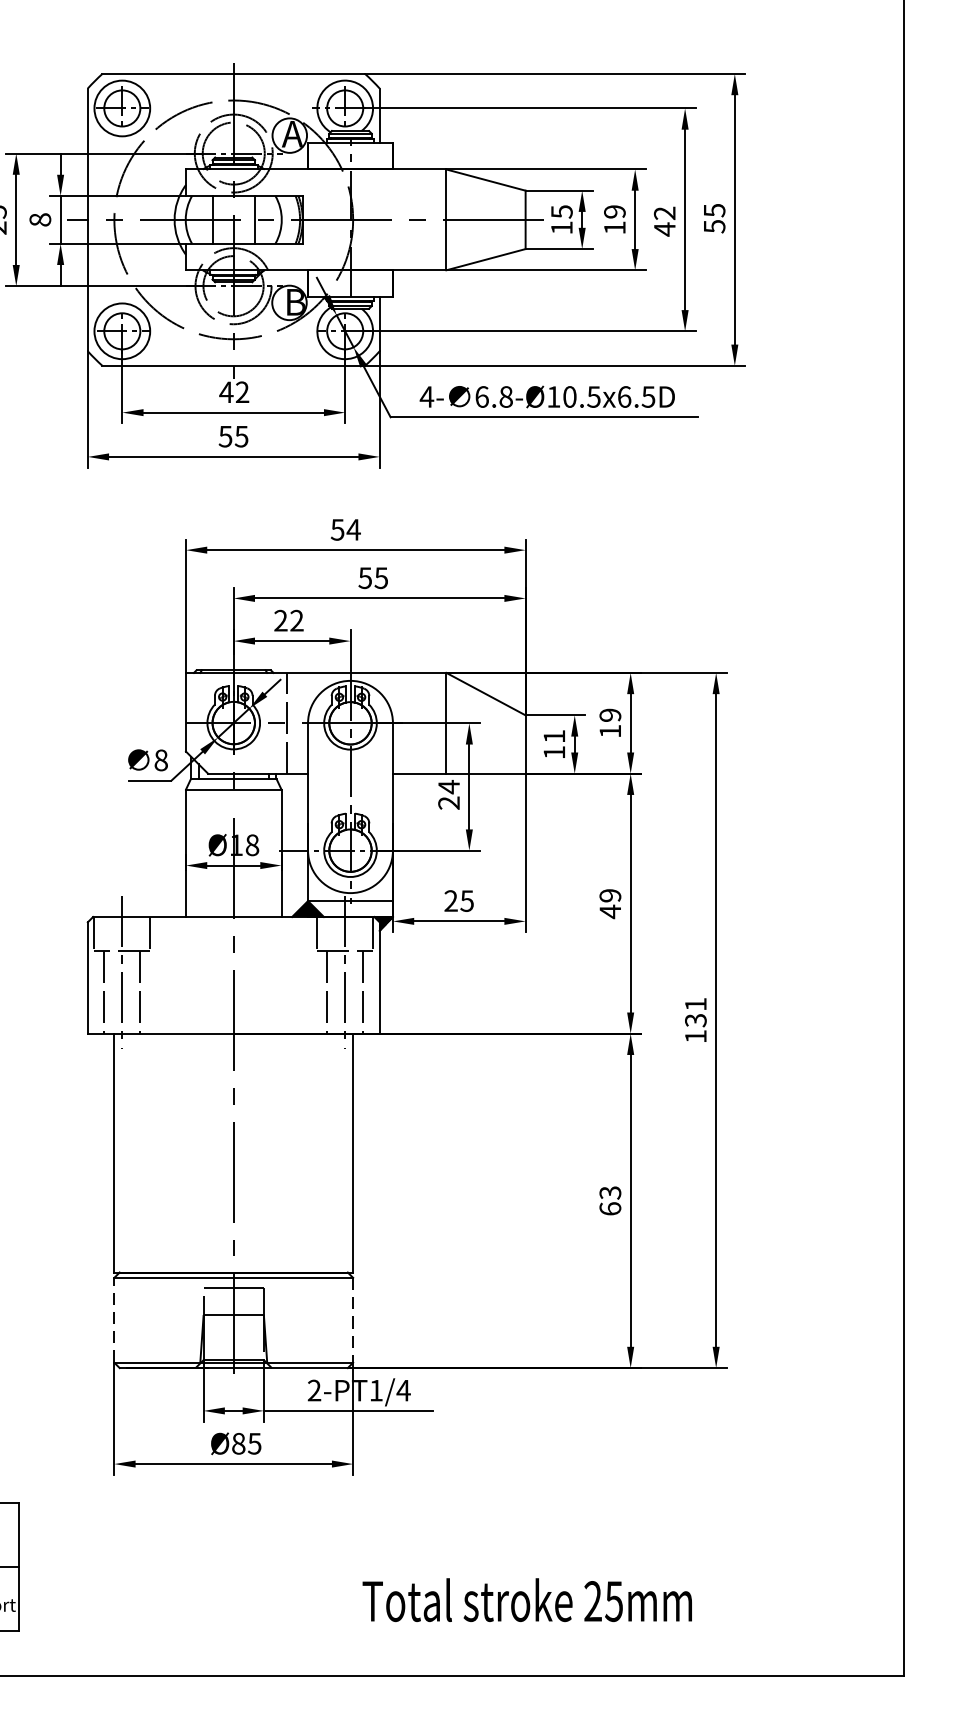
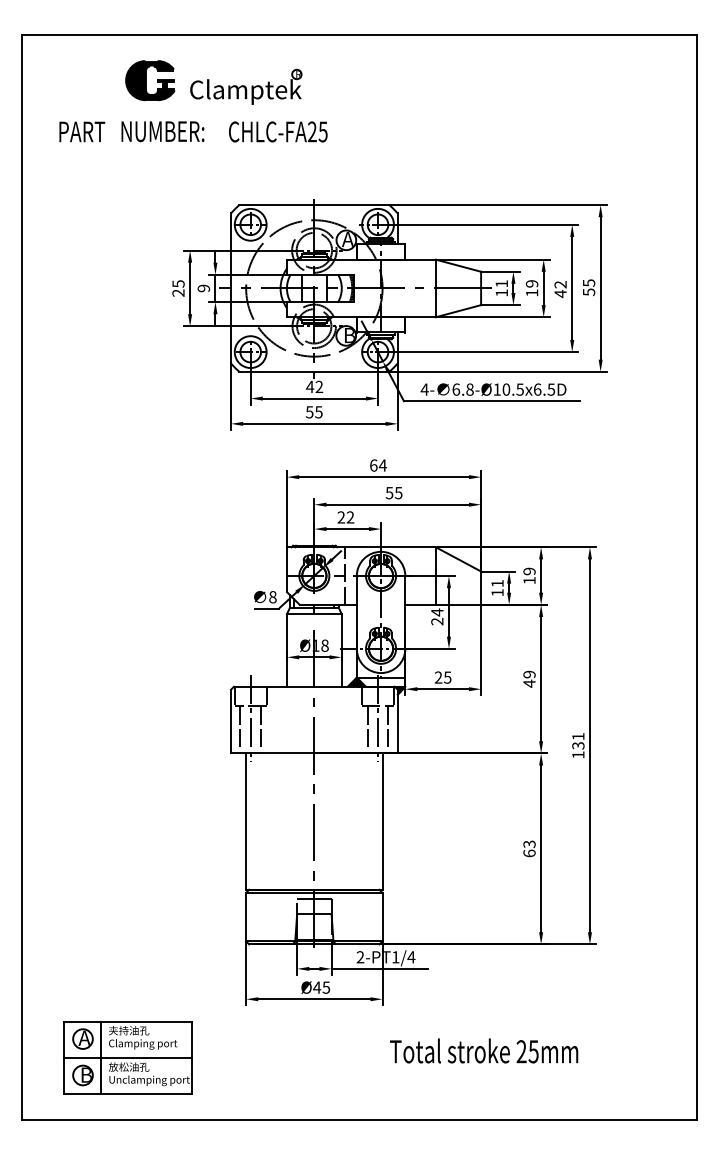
text: (561, 211) -> (501, 283), 15 -> 11
text: (39, 219) -> (203, 288), 8 -> 9
text: (337, 529) -> (373, 465), 54 -> 64
line: (114, 1319) -> (246, 916), dashed -> solid
line: (353, 1320) -> (382, 917), dashed -> solid
text: (239, 1443) -> (317, 987), Ø85 -> Ø45
text: (528, 1599) -> (484, 1050), moved

